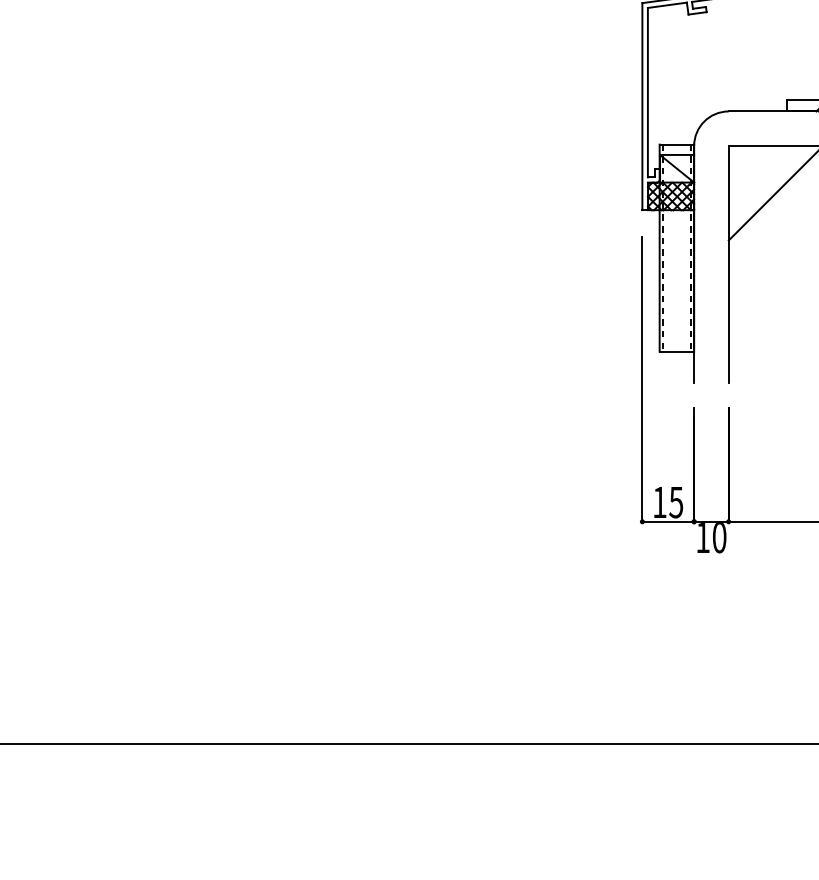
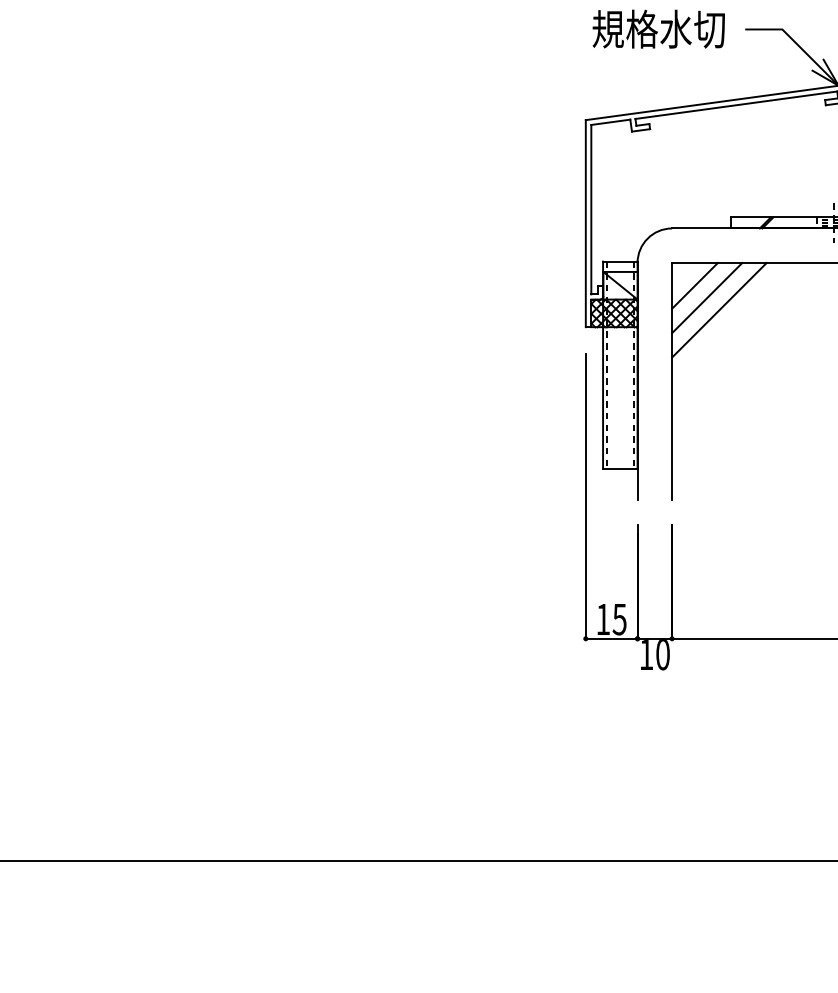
line: (751, 168) -> (694, 285), added
line: (764, 180) -> (707, 297), added

